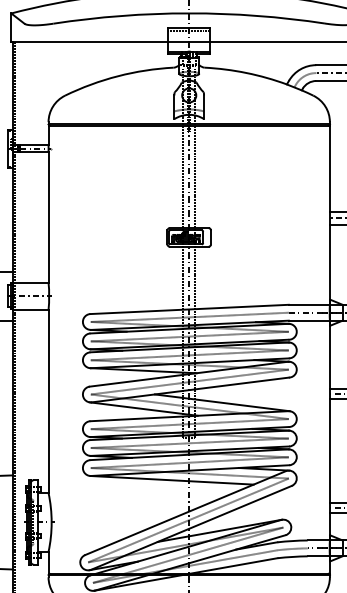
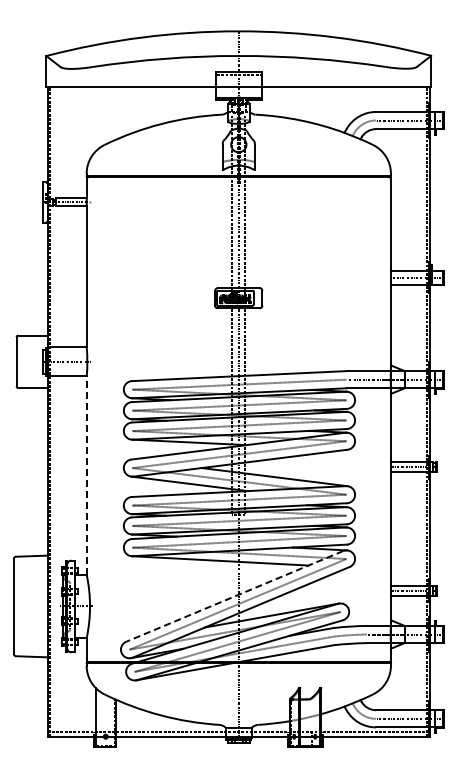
line: (48, 401) -> (86, 475), solid -> dashed
line: (185, 513) -> (234, 596), solid -> dashed

